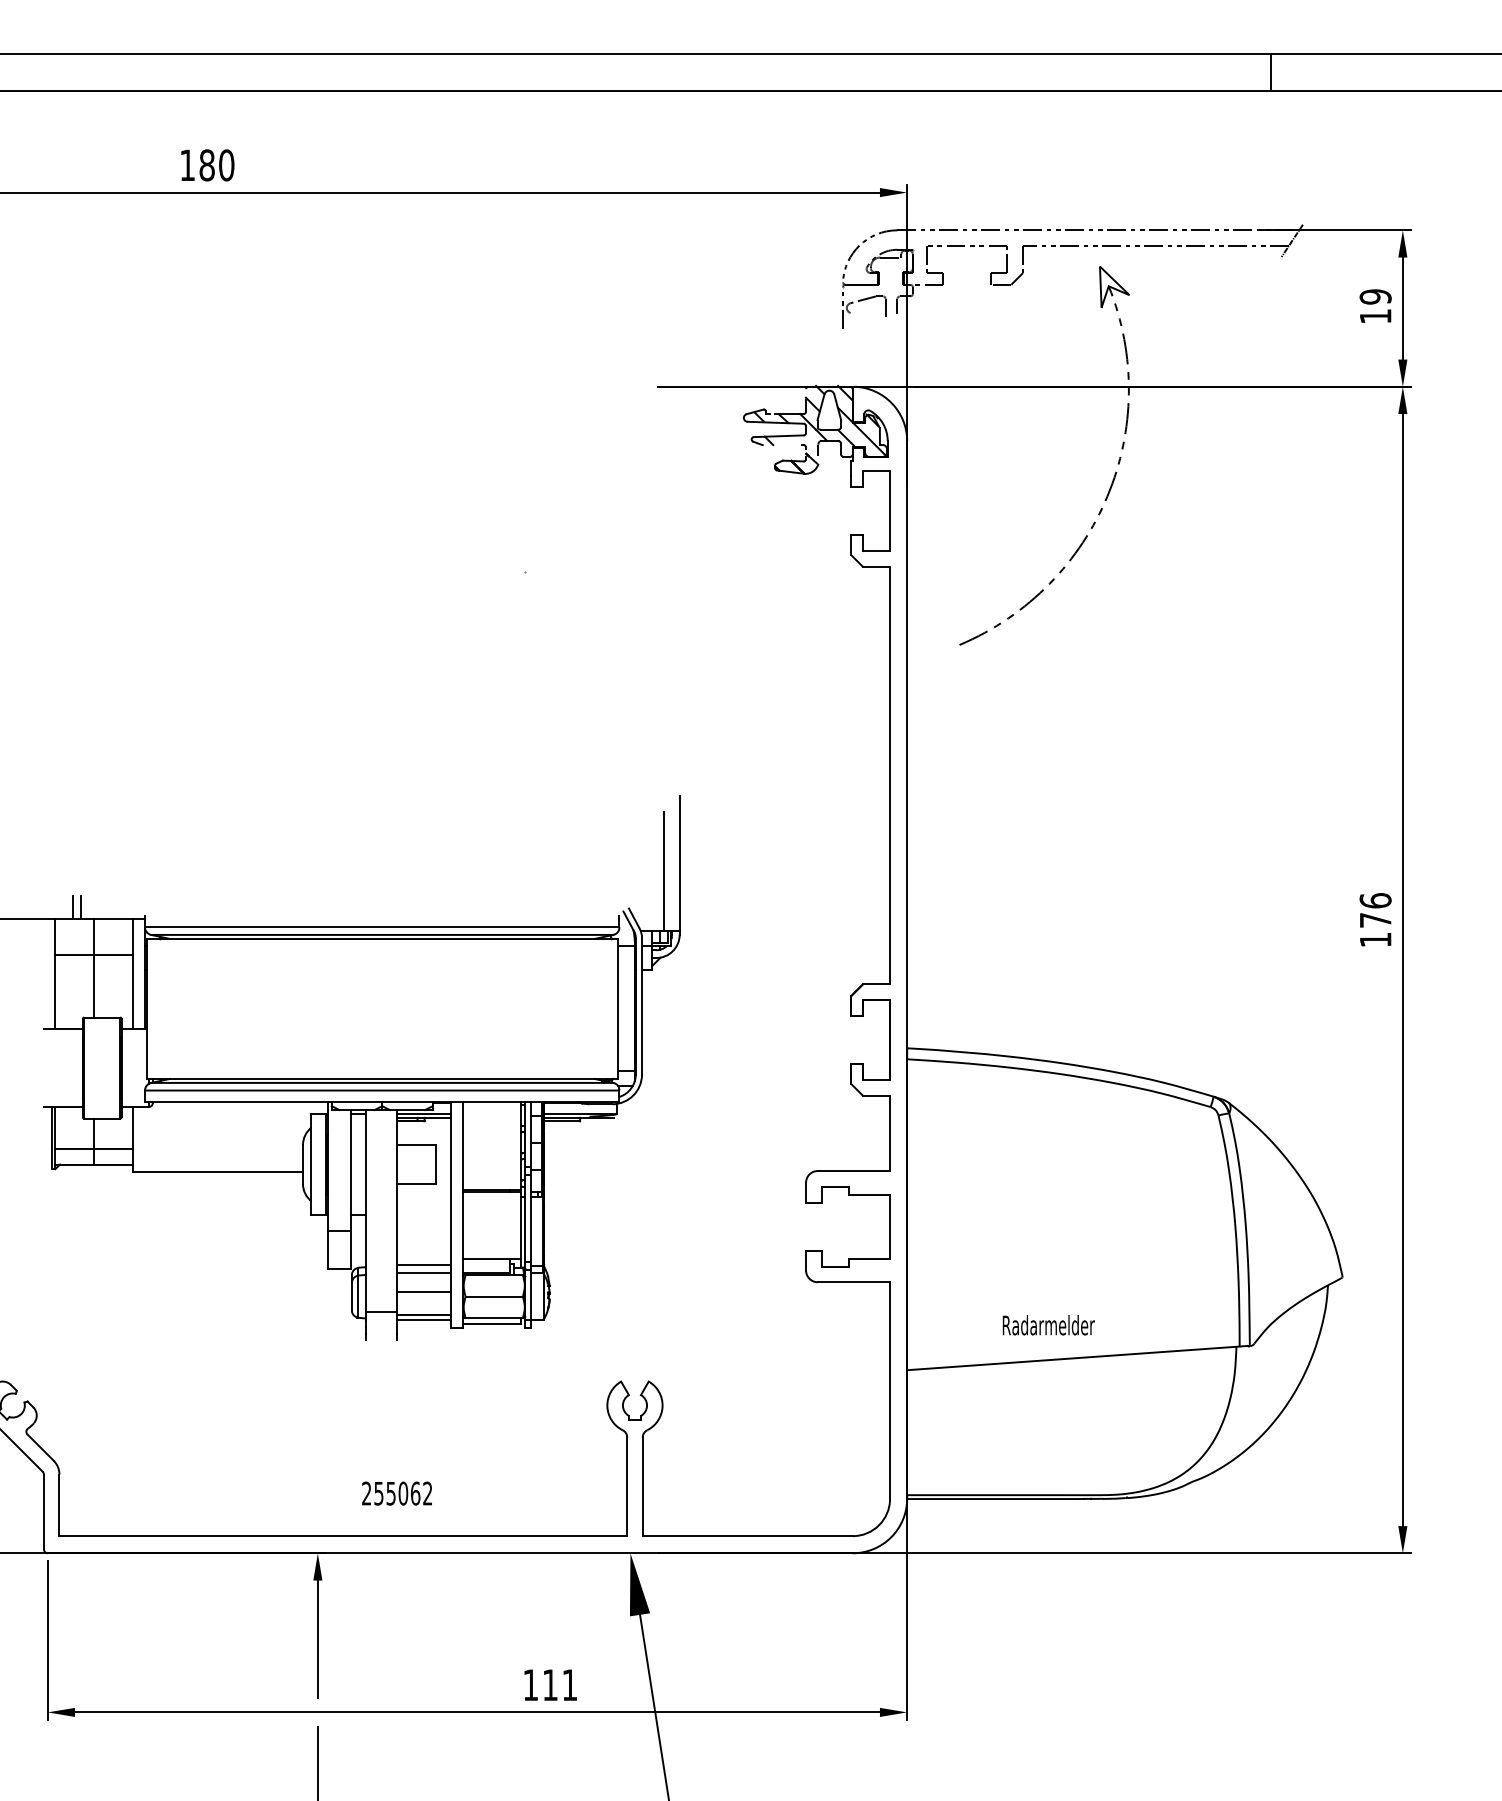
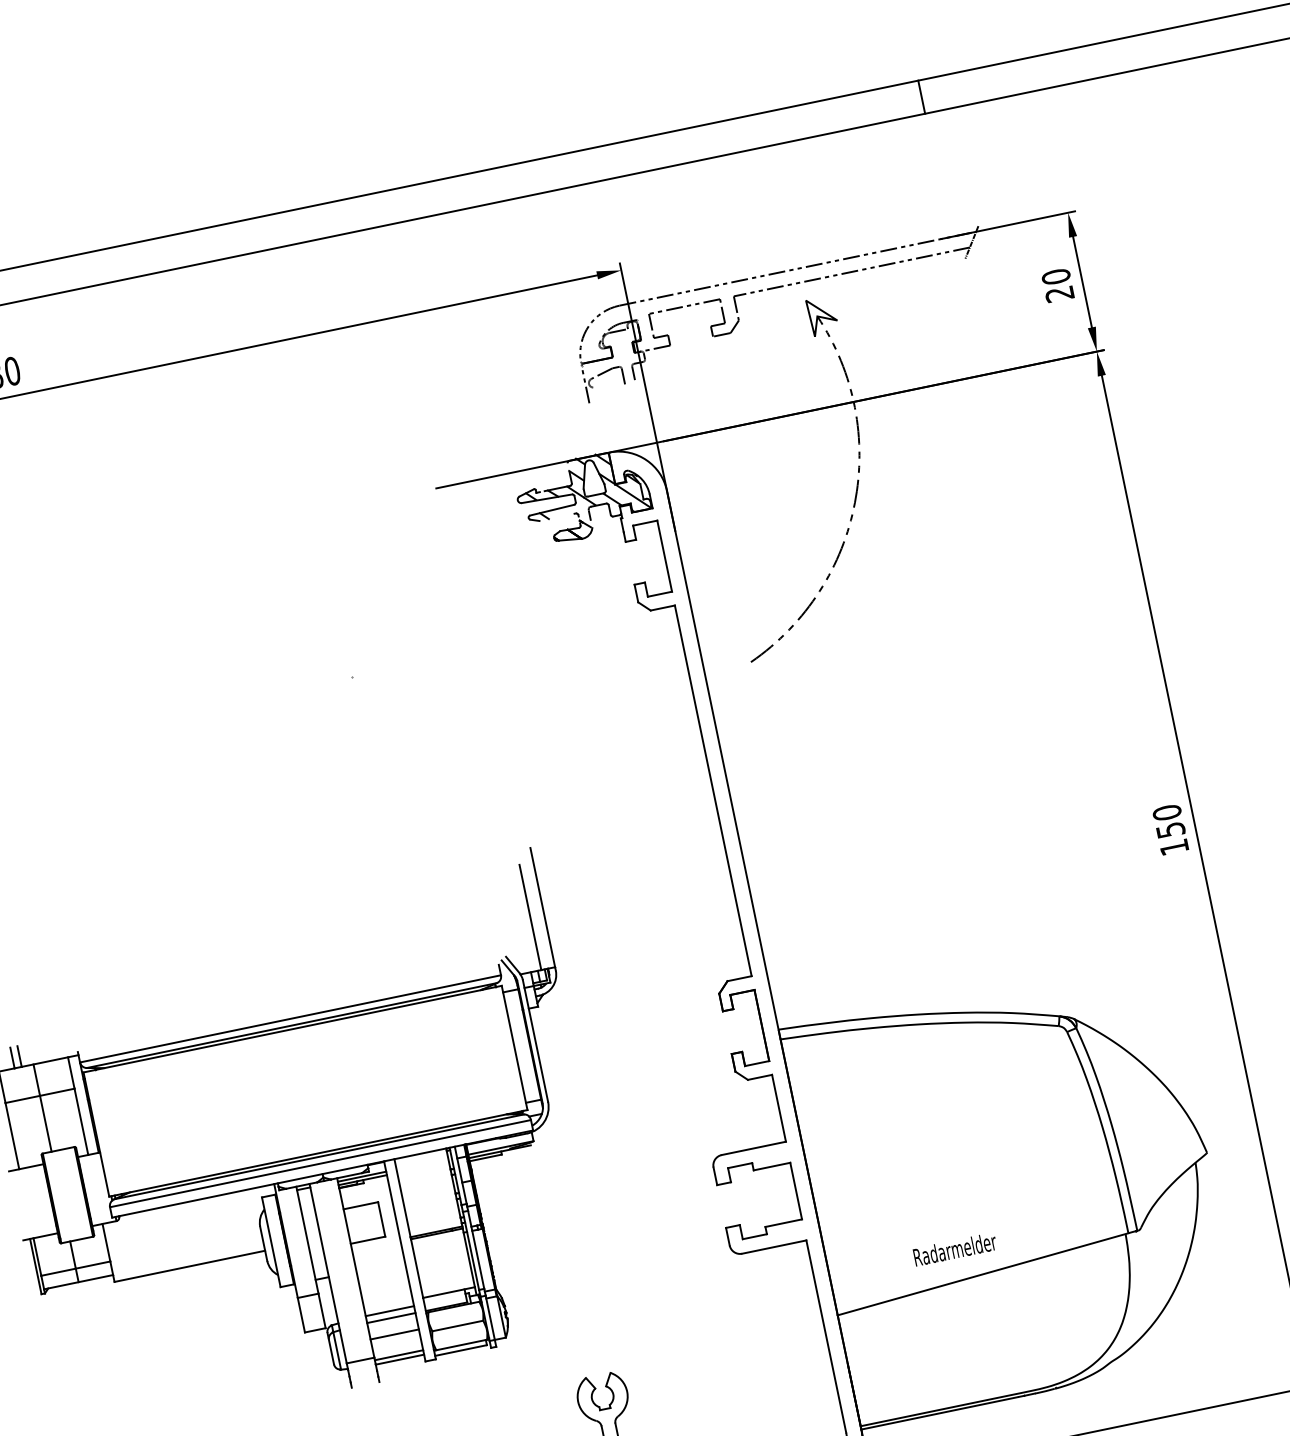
text: (1375, 306) -> (1057, 285), 19 -> 20
text: (1375, 910) -> (1168, 821), 176 -> 150

